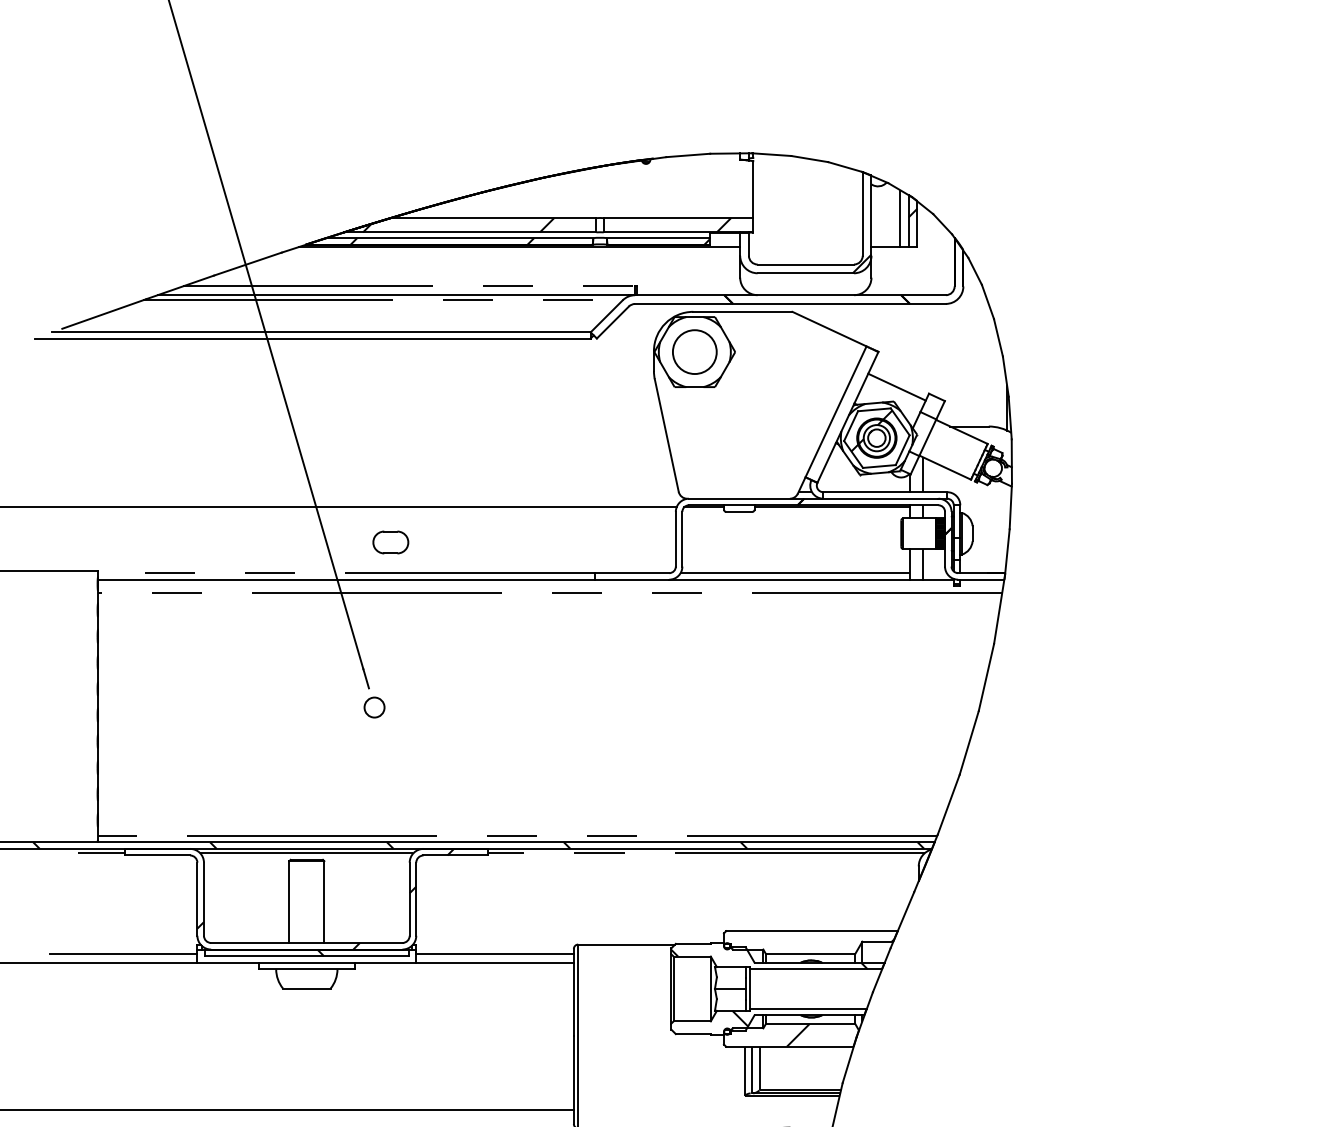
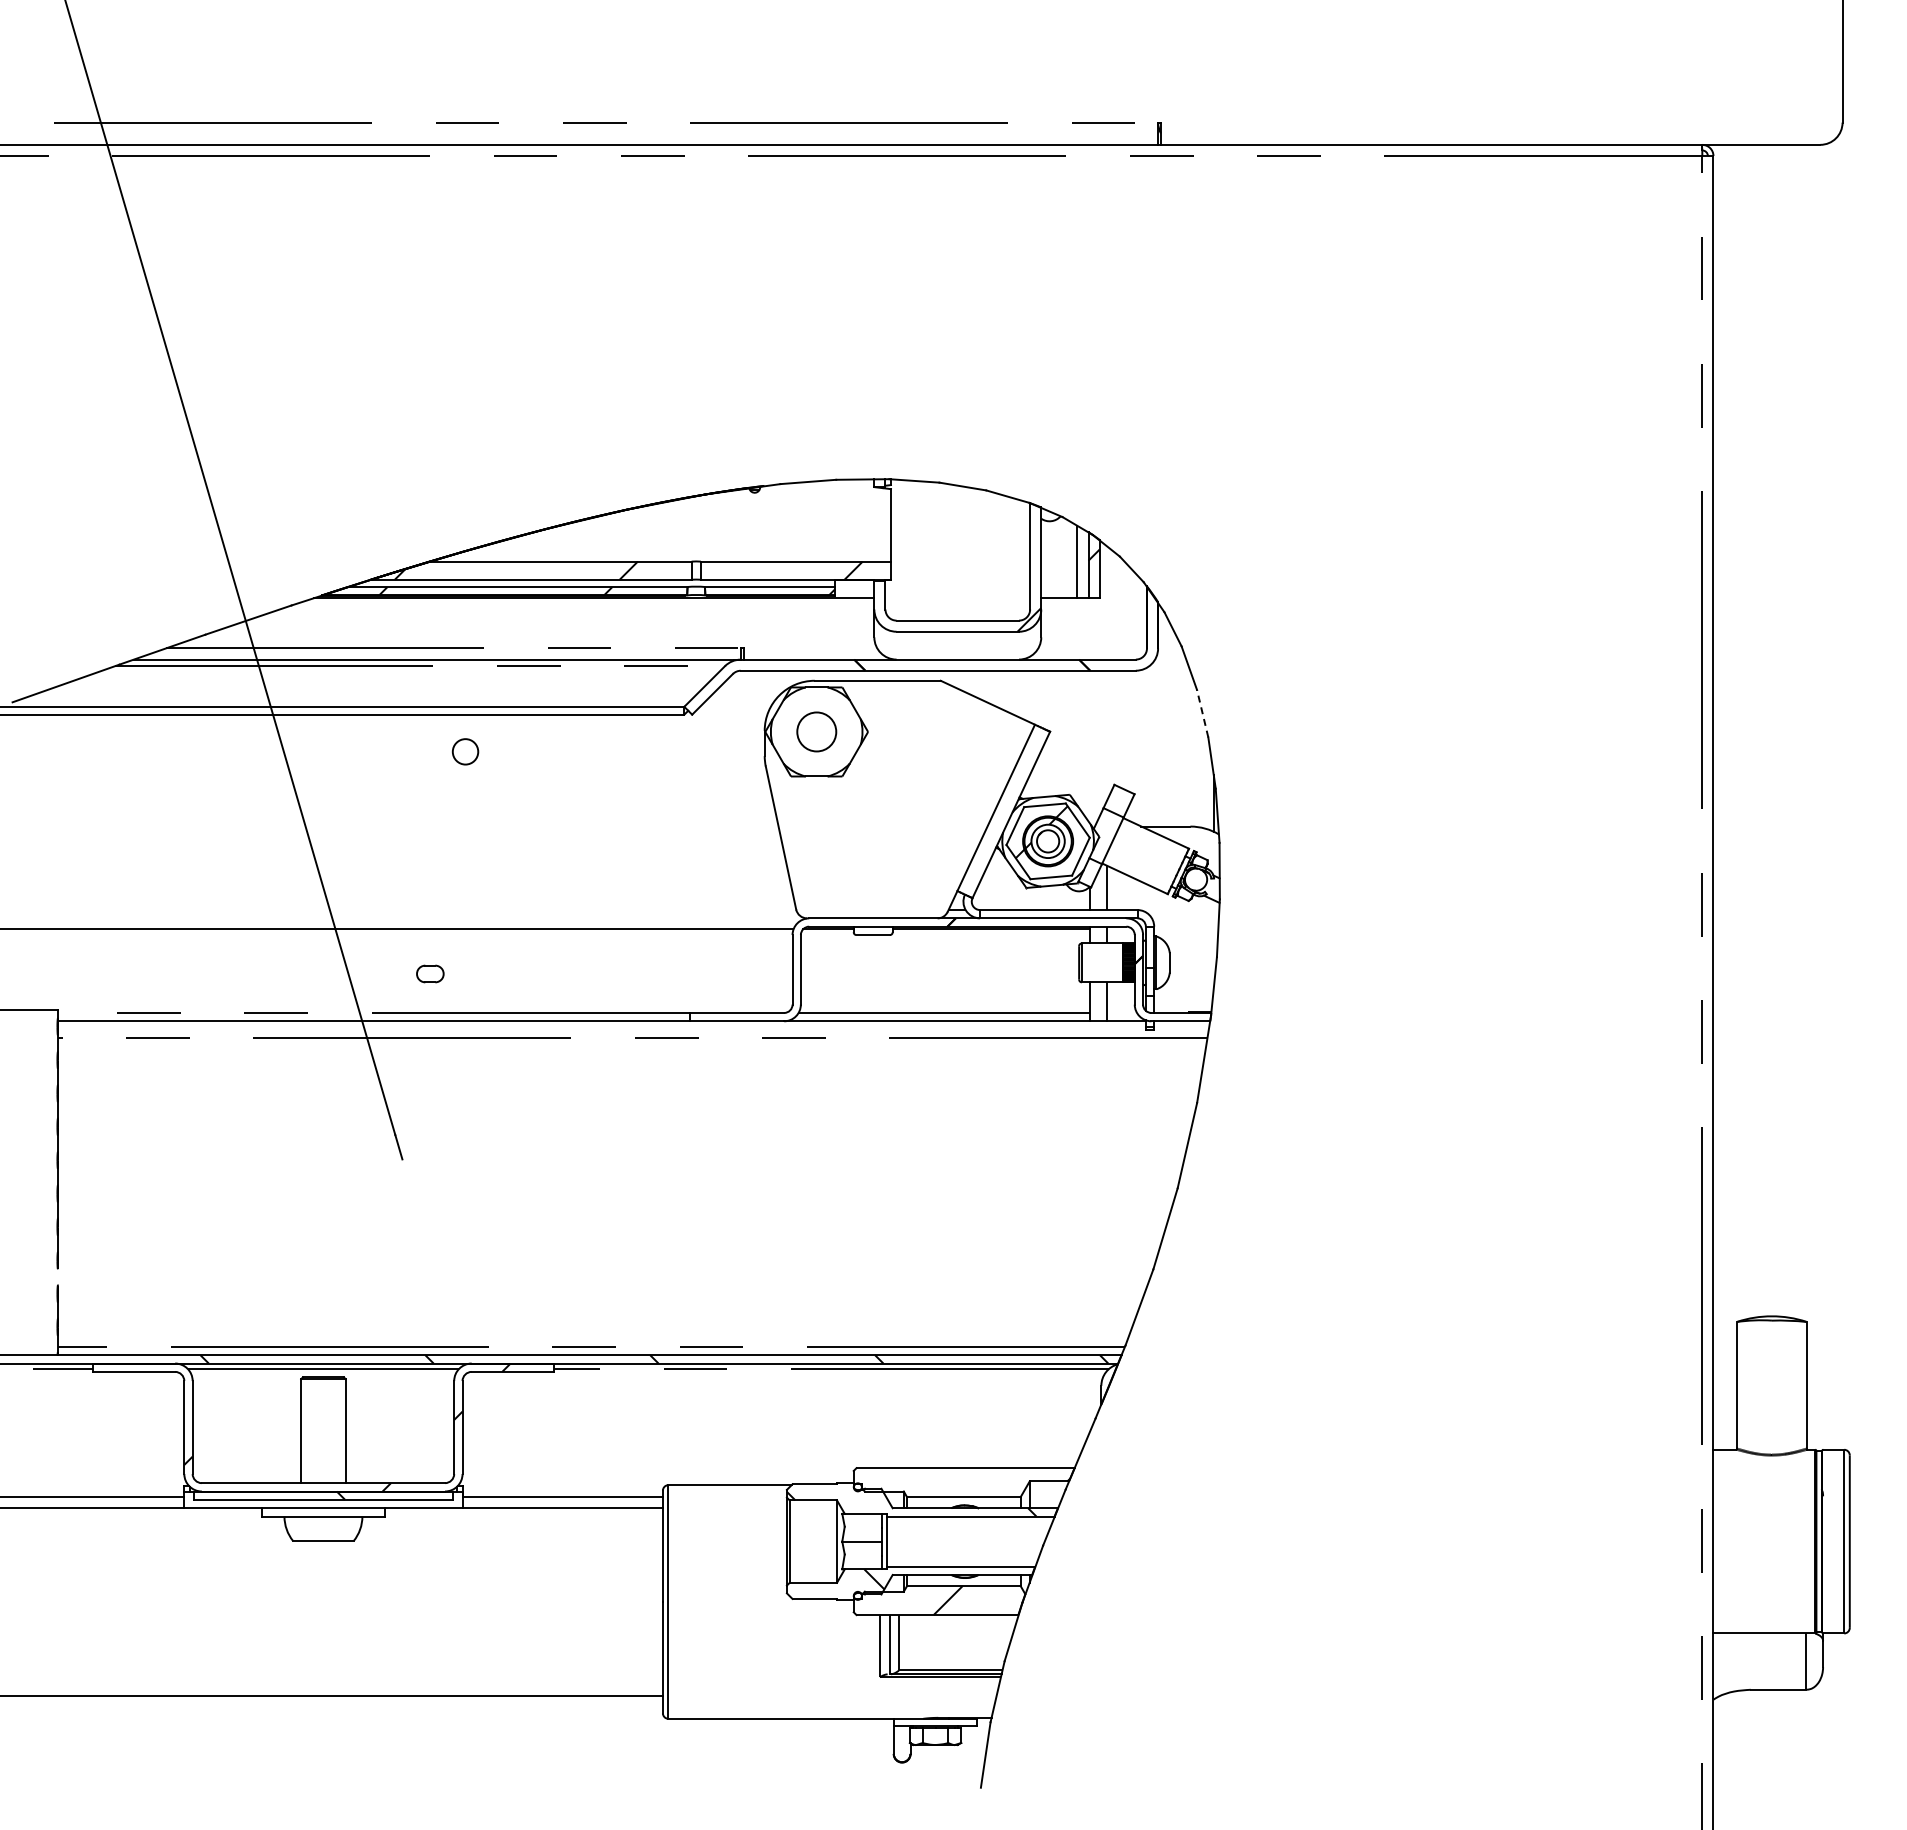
line: (998, 337) -> (1202, 713), solid -> dashed
circle: (694, 351) -> (816, 731), size x0.7
line: (896, 387) -> (1073, 776), removed
part: (391, 542) -> (430, 973), size x0.6
circle: (374, 707) -> (465, 751), moved
line: (98, 781) -> (58, 1277), removed

